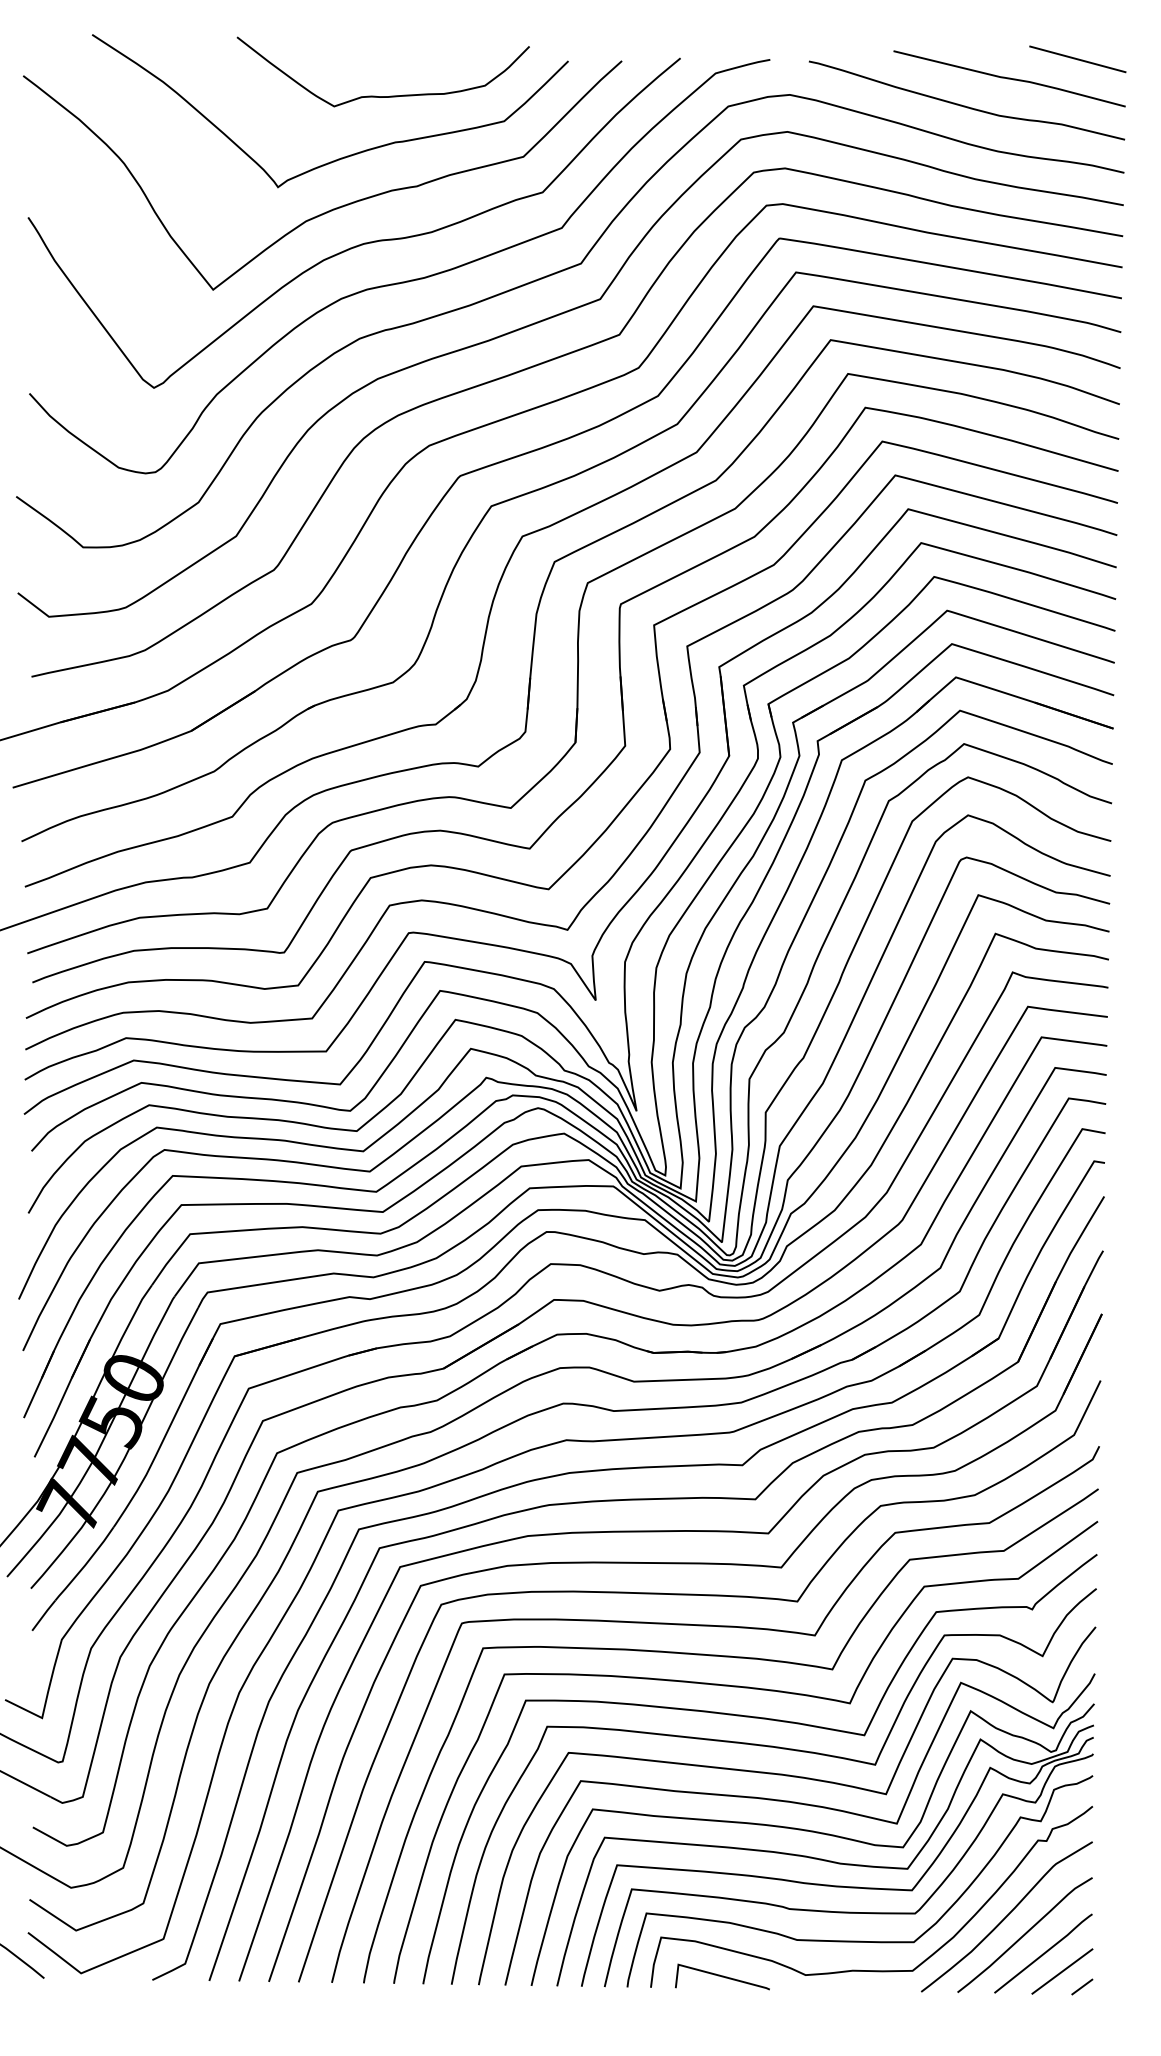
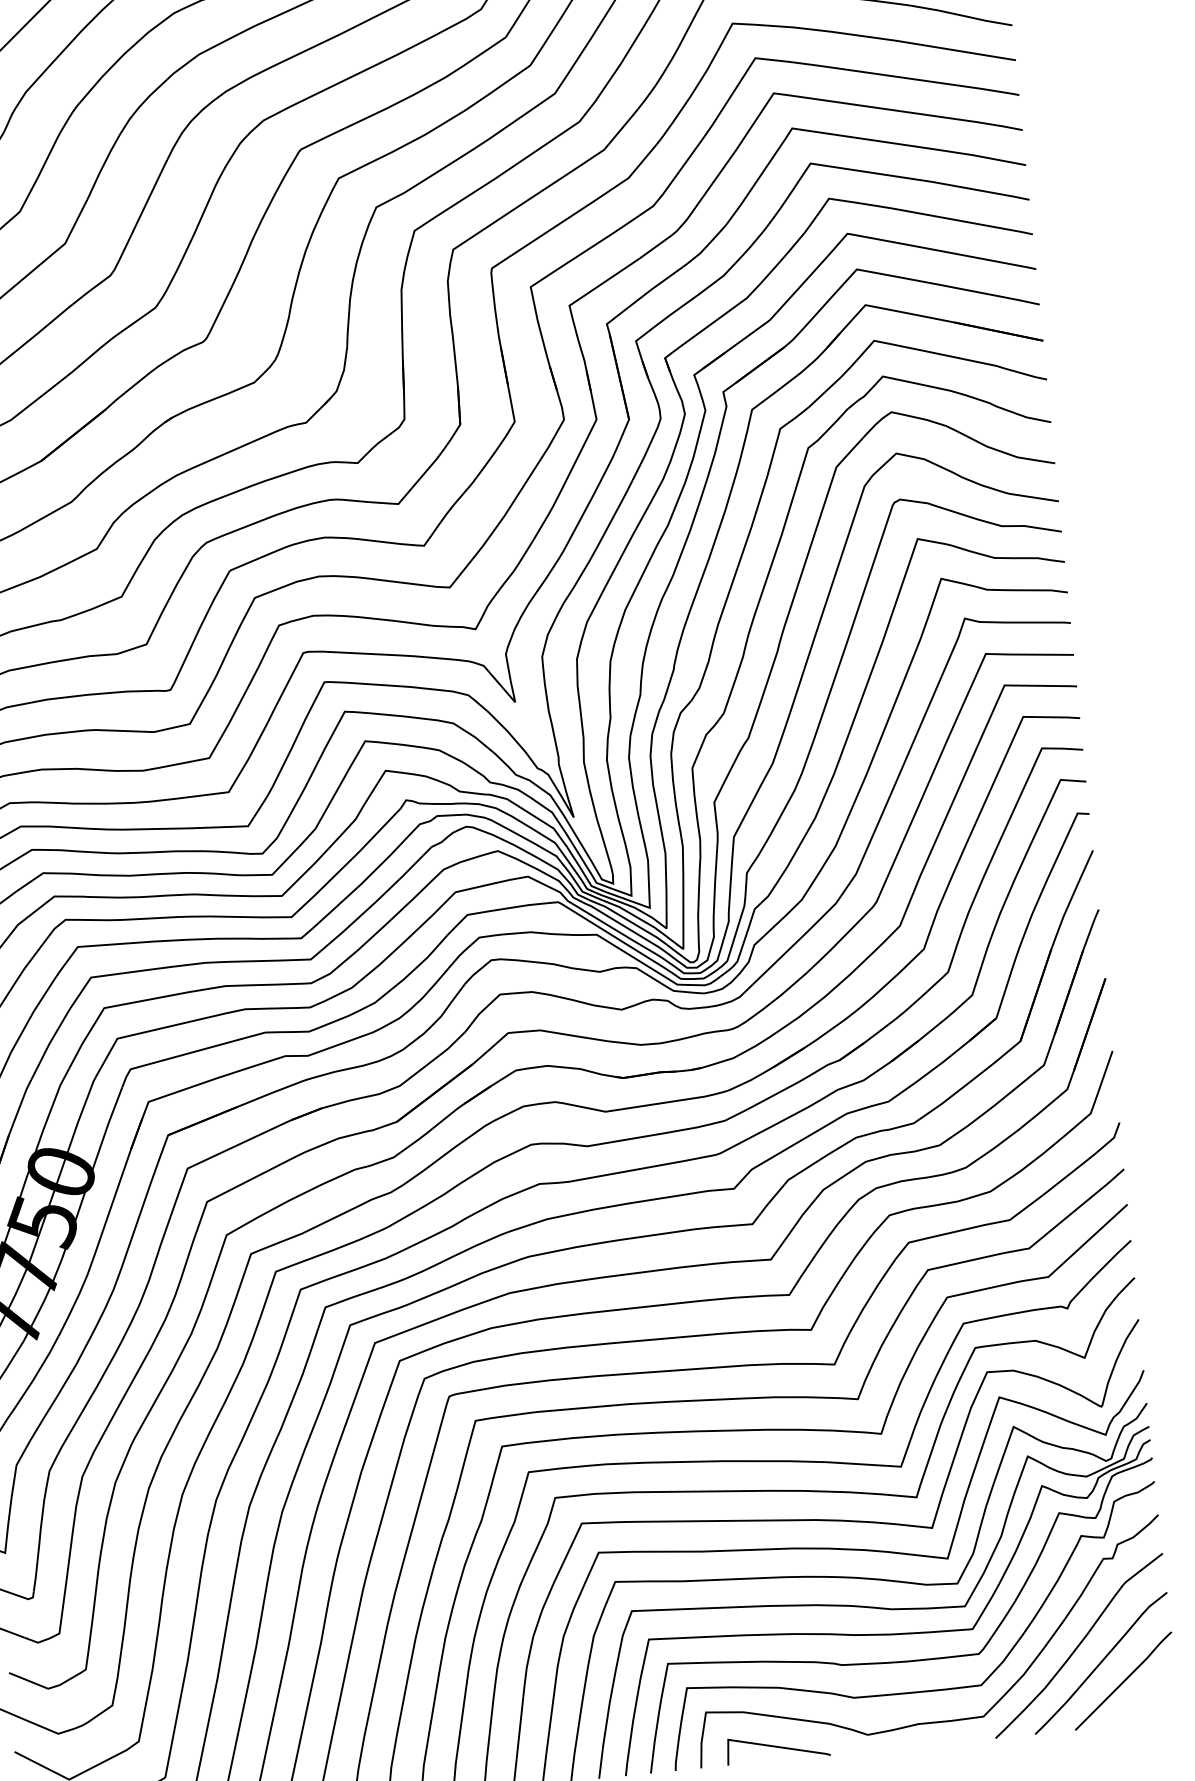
line: (1062, 1971) -> (1146, 1698), removed
line: (1082, 1986) -> (1170, 1711), removed

